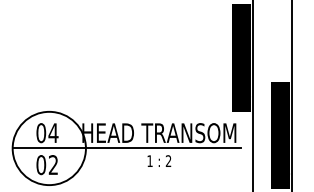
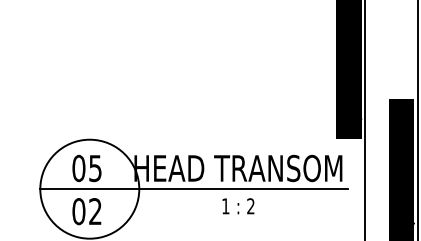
text: (53, 133) -> (95, 168), 04 -> 05

